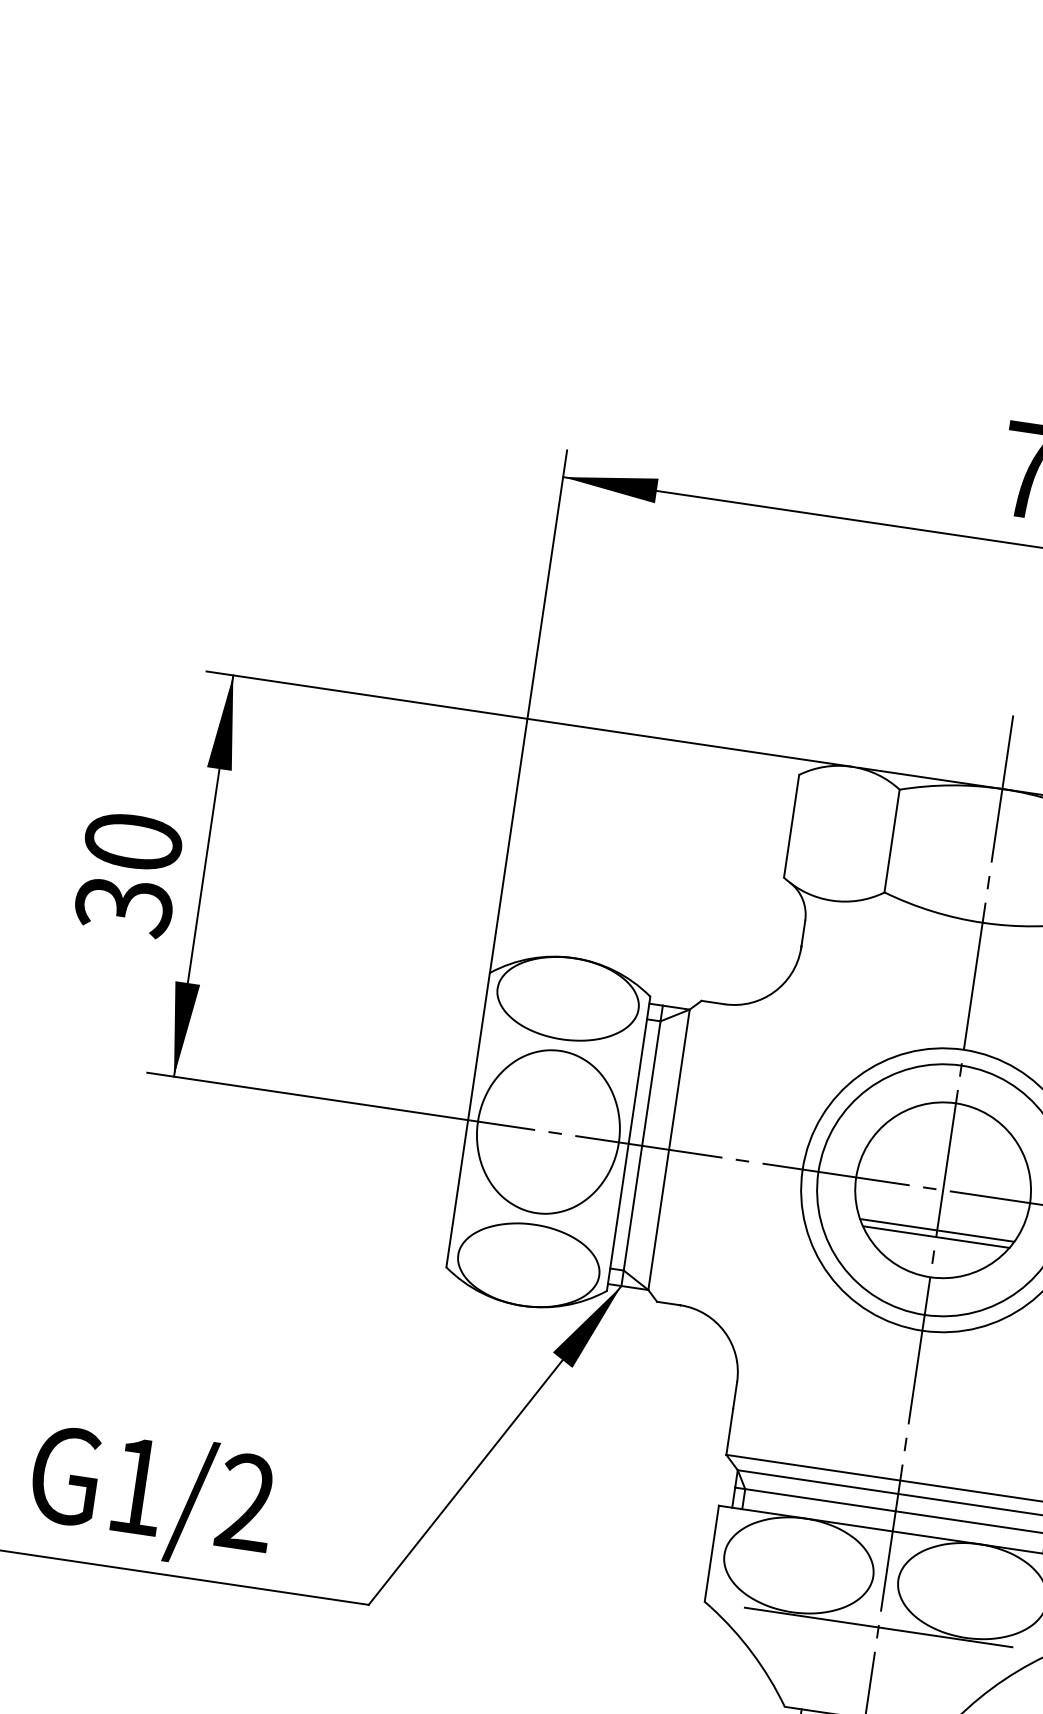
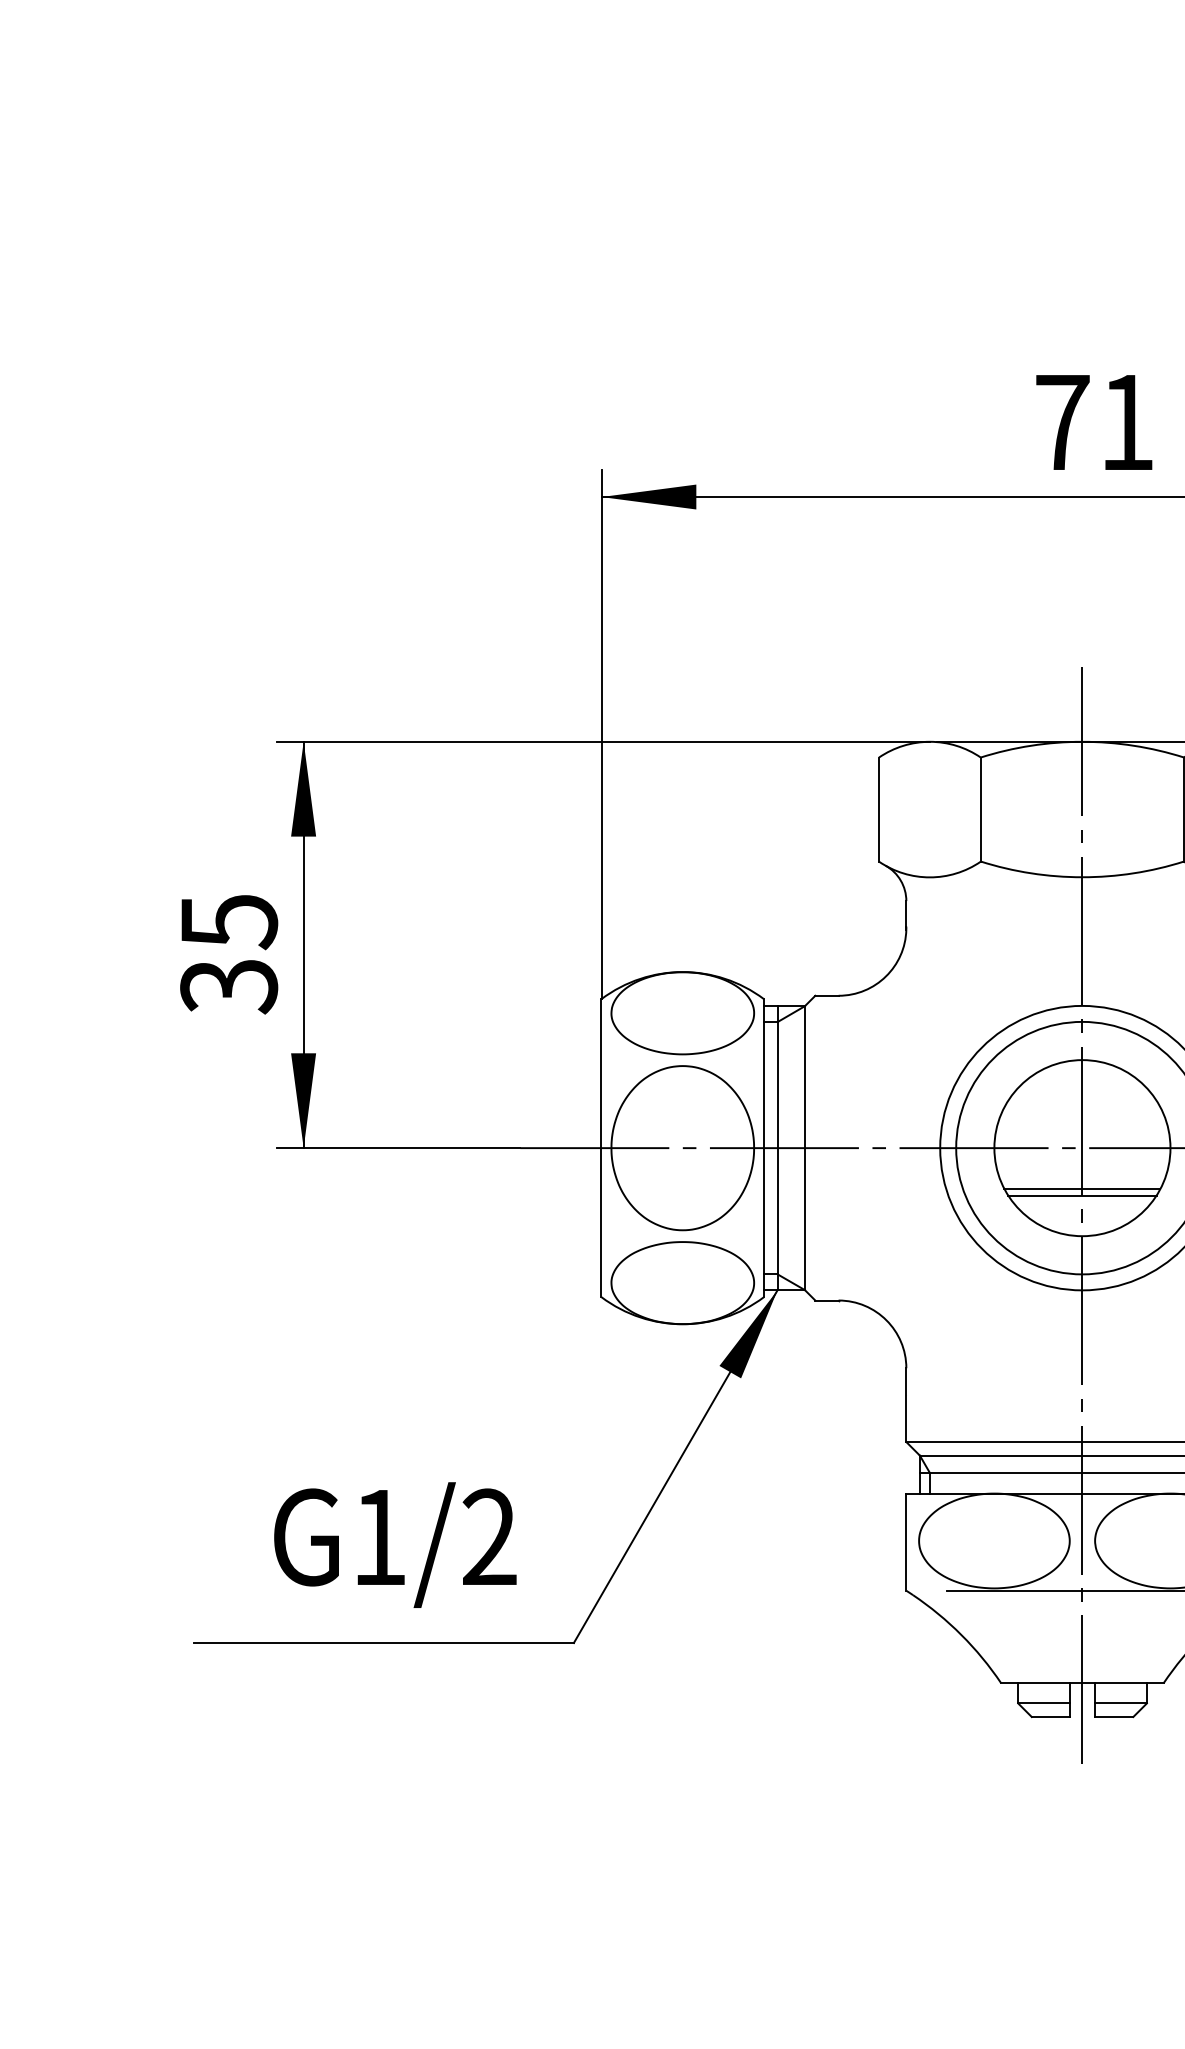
text: (133, 843) -> (229, 922), 30 -> 35
text: (152, 1495) -> (395, 1544), moved

